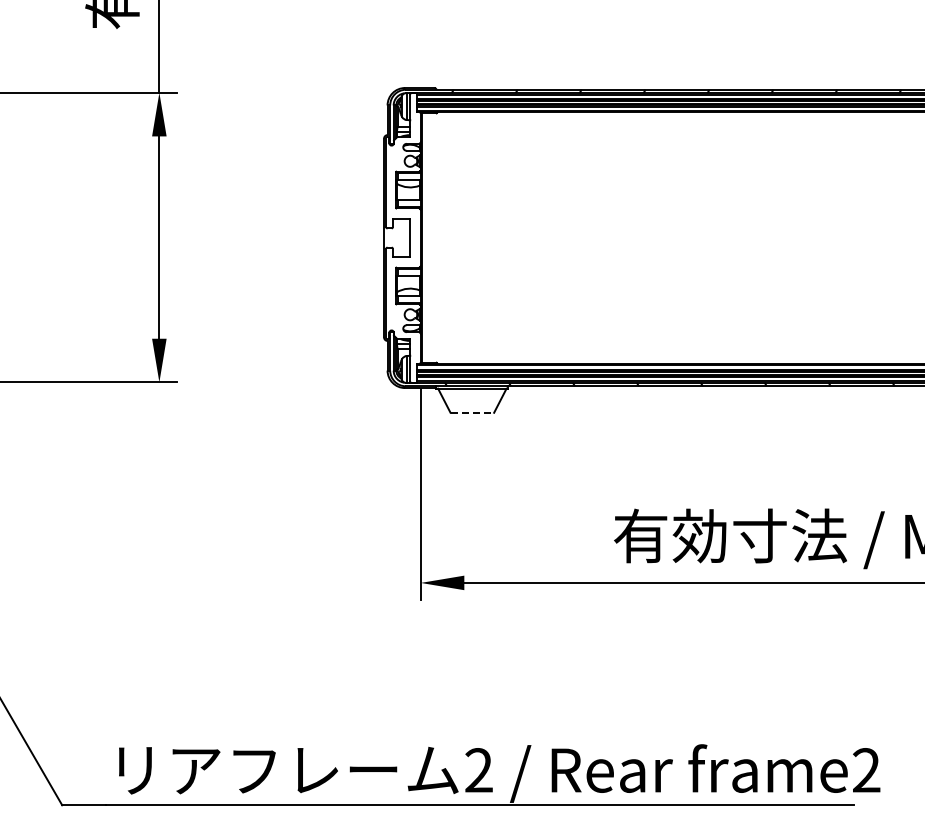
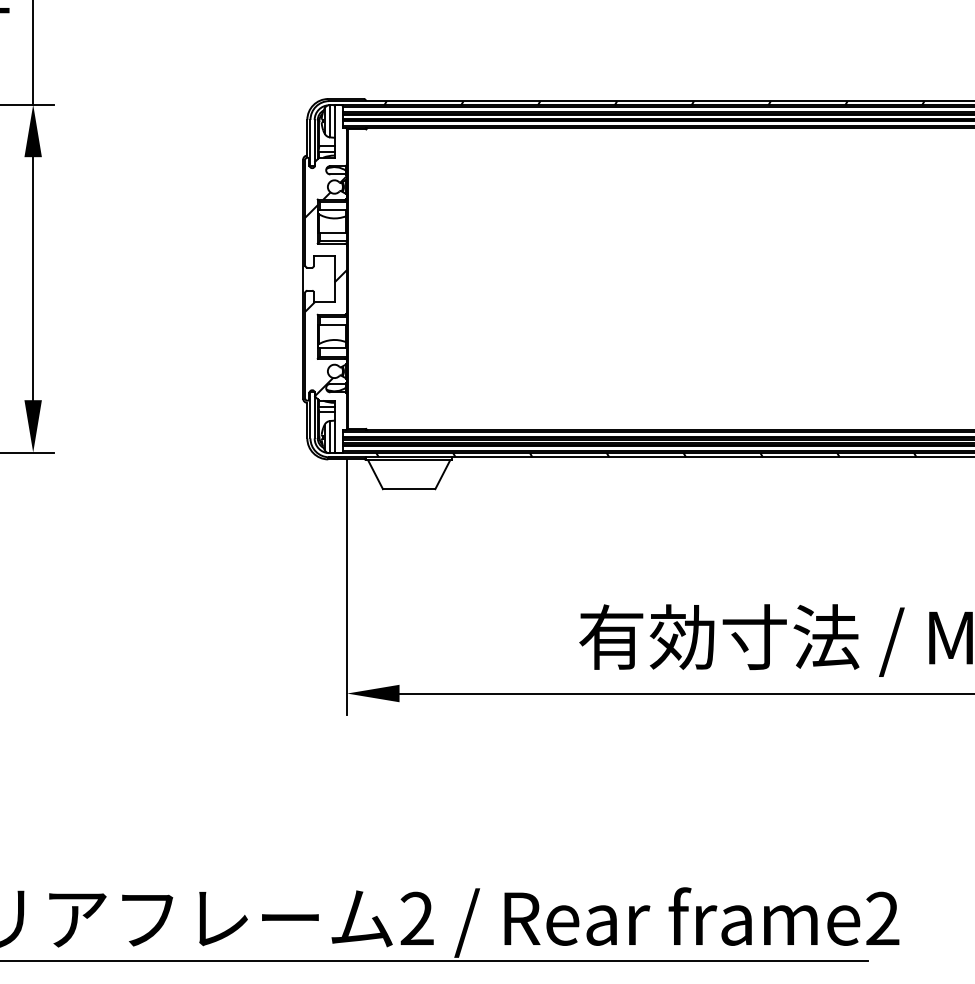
hatch: (402, 243) -> (325, 285), added
line: (472, 412) -> (409, 488), dashed -> solid

